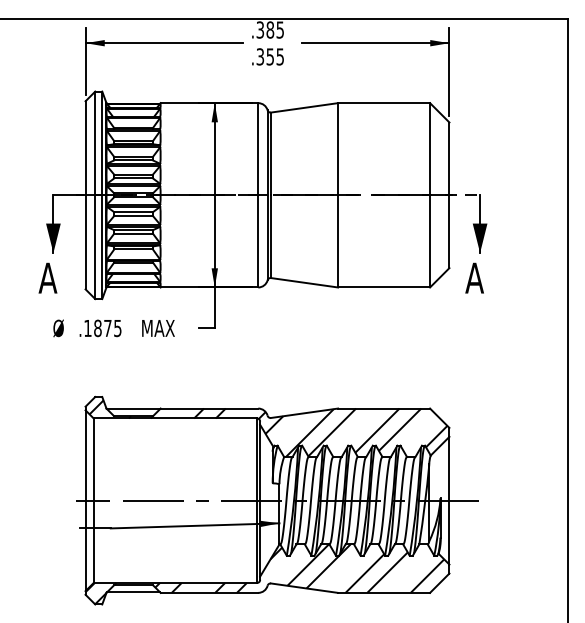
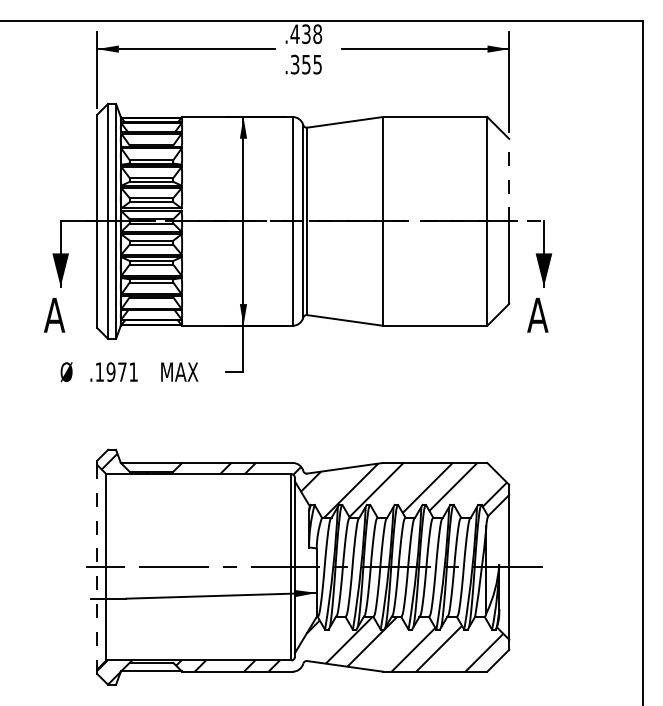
text: (270, 30) -> (306, 34), .385 -> .438
line: (449, 158) -> (509, 179), solid -> dashed
text: (107, 327) -> (121, 371), .1875 -> .1971
line: (85, 500) -> (97, 567), solid -> dashed

